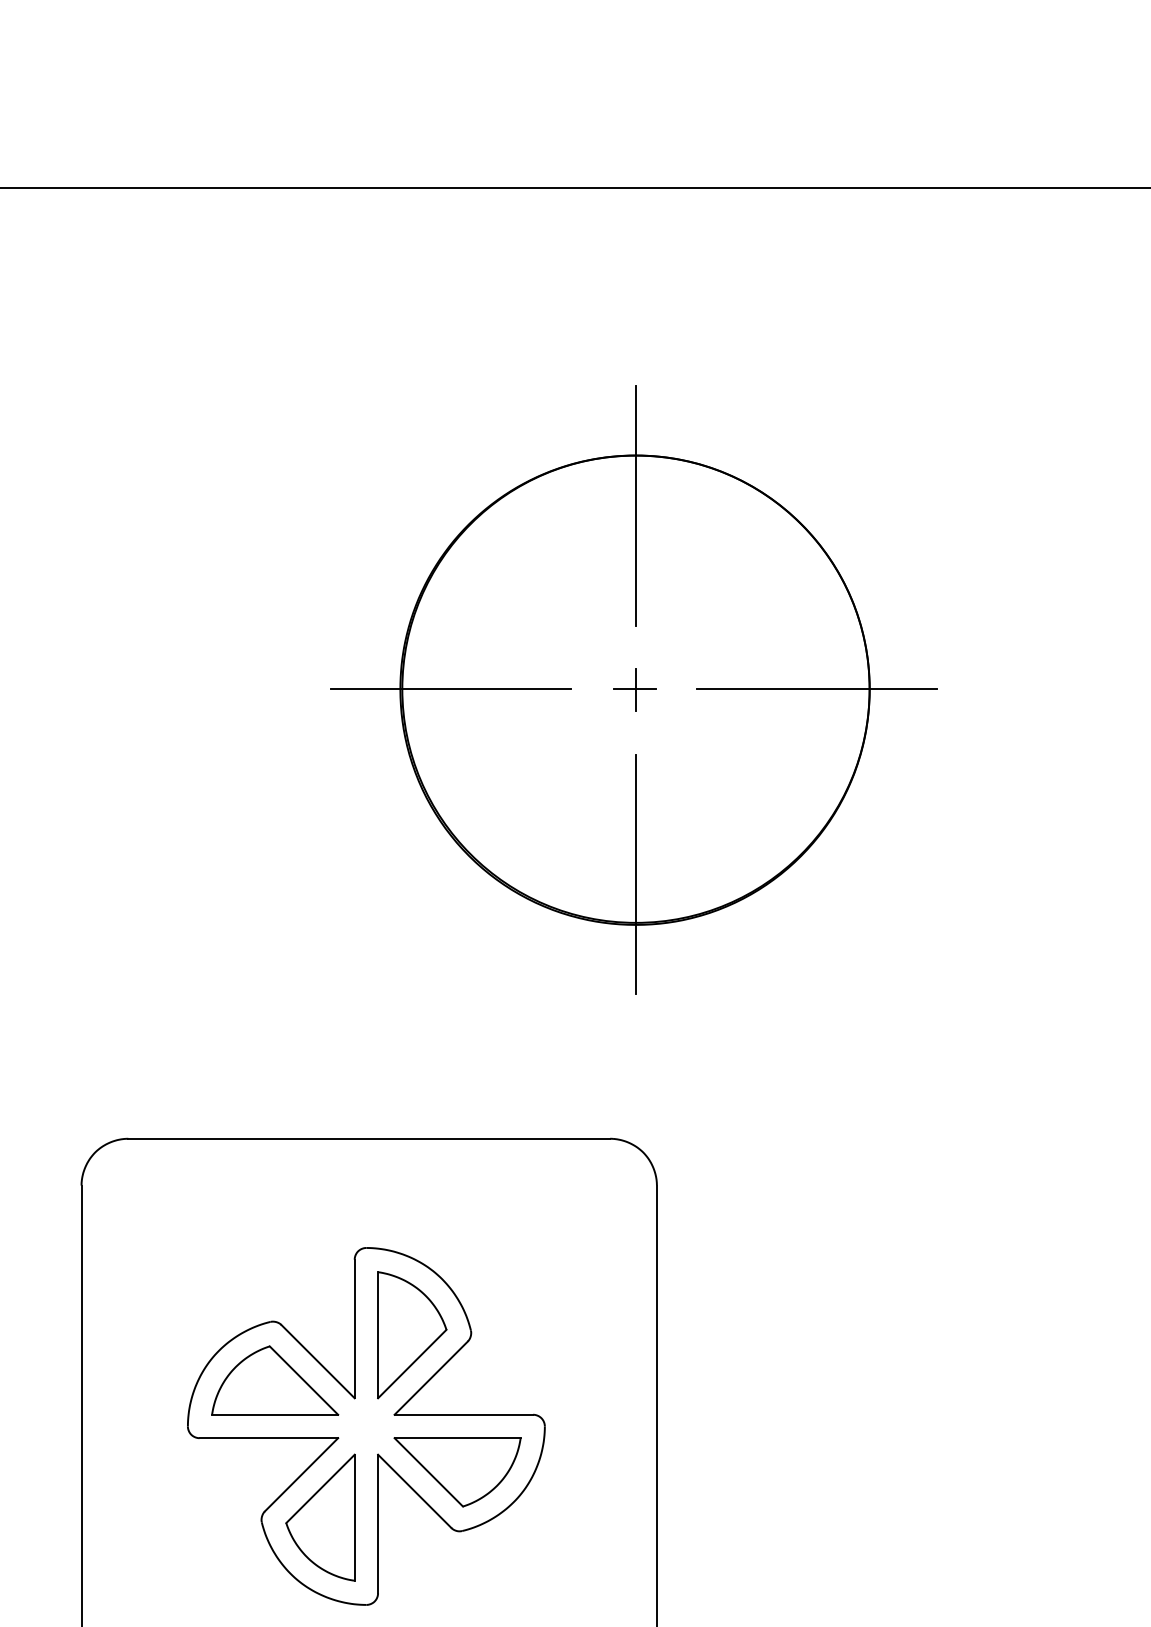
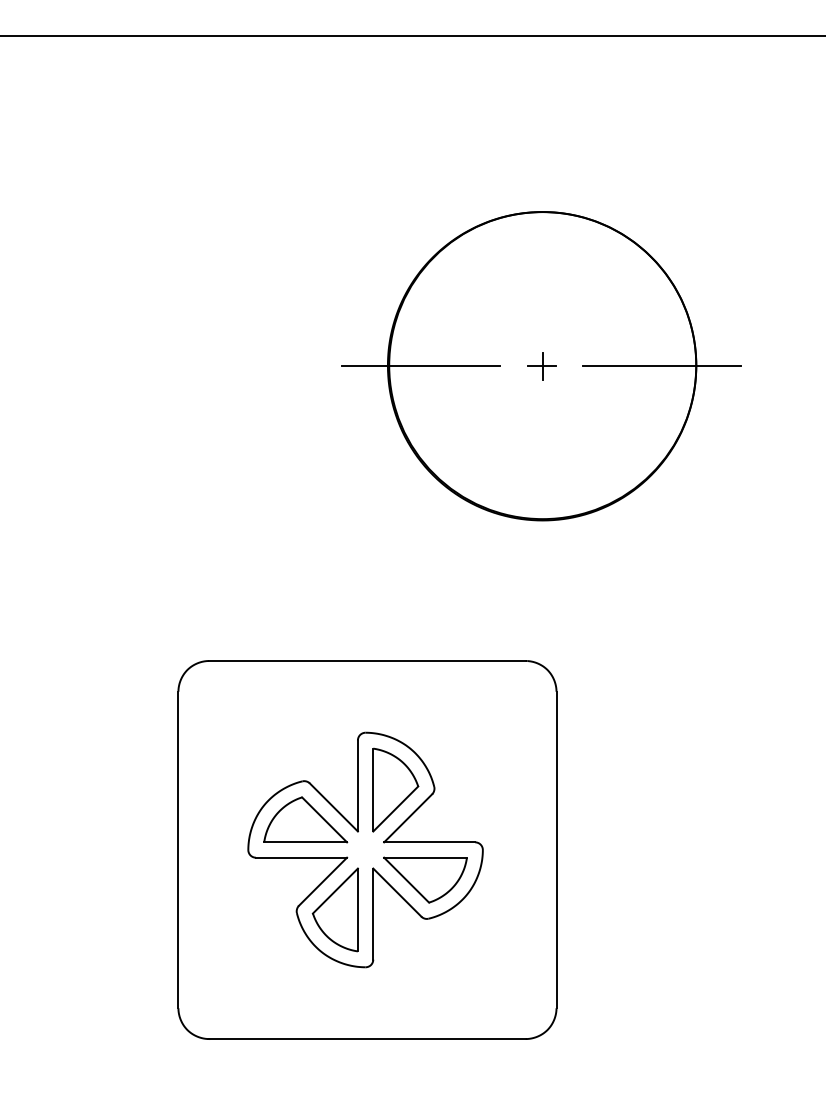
line: (635, 504) -> (542, 244), removed
line: (635, 873) -> (542, 486), removed

